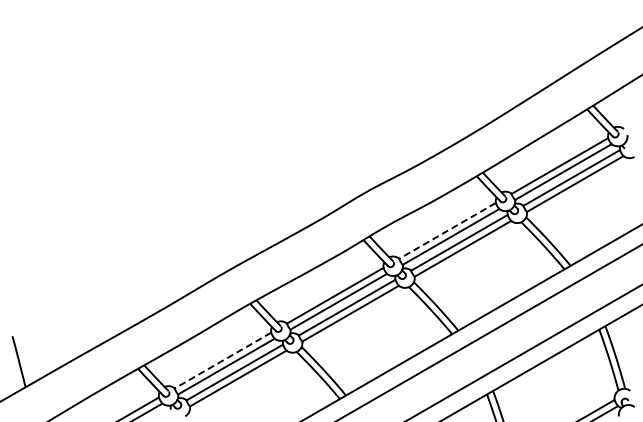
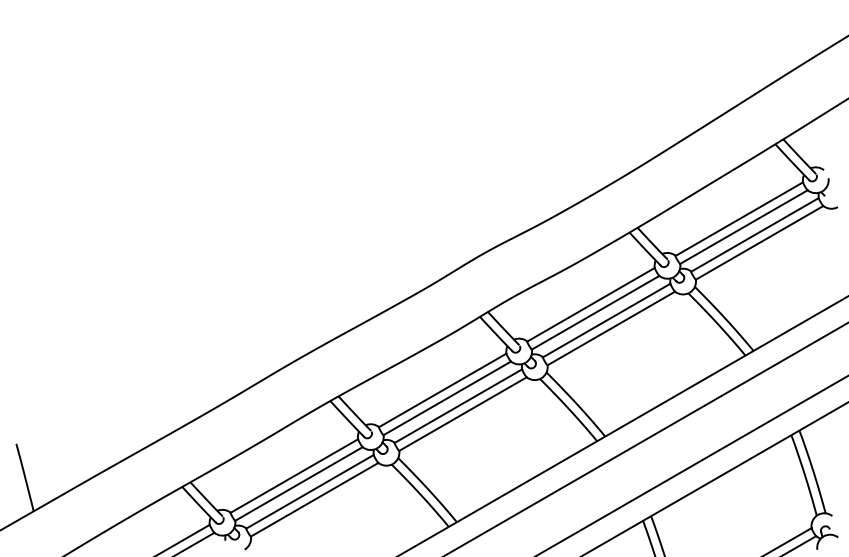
line: (447, 230) -> (590, 304), dashed -> solid
line: (222, 360) -> (293, 475), dashed -> solid

